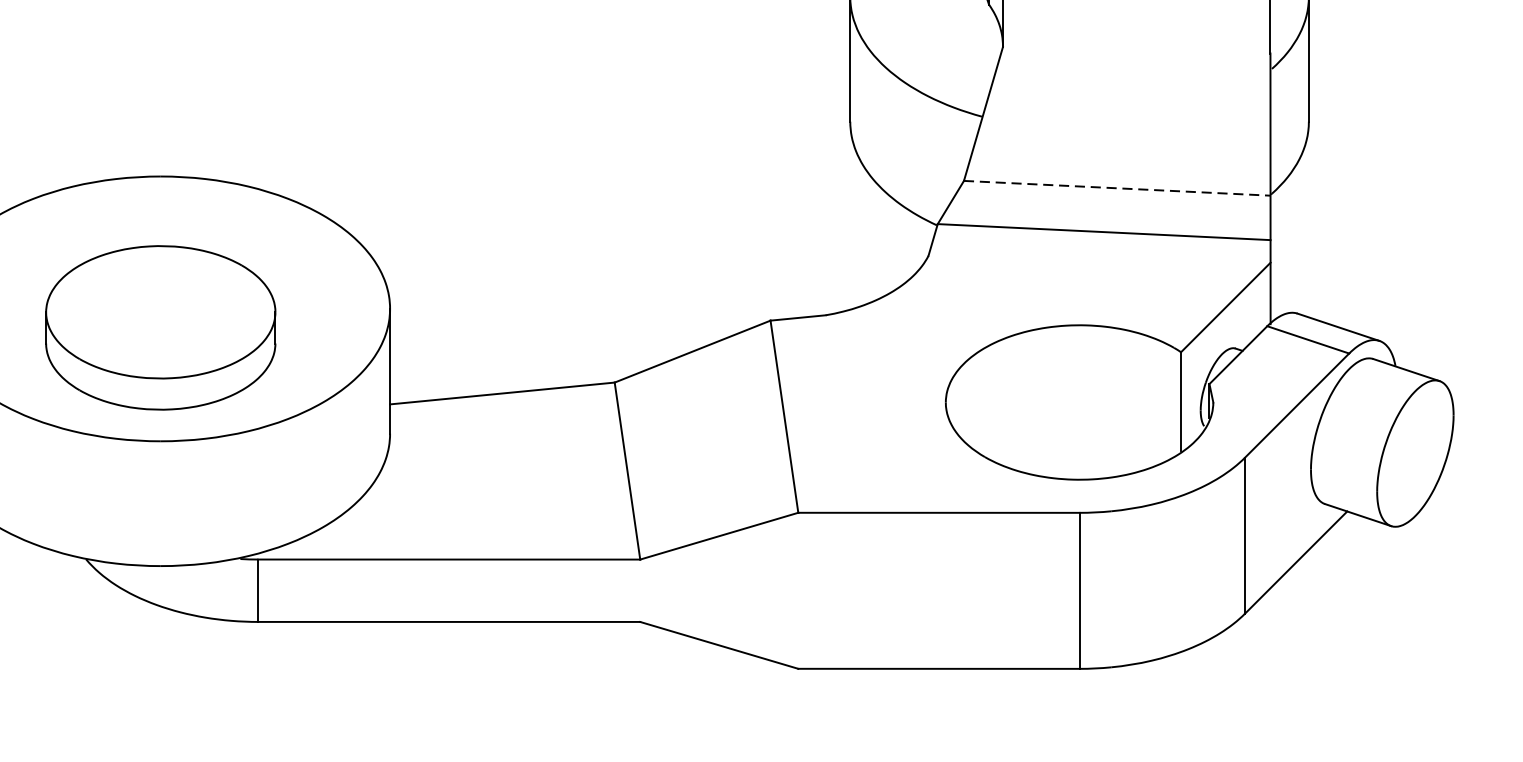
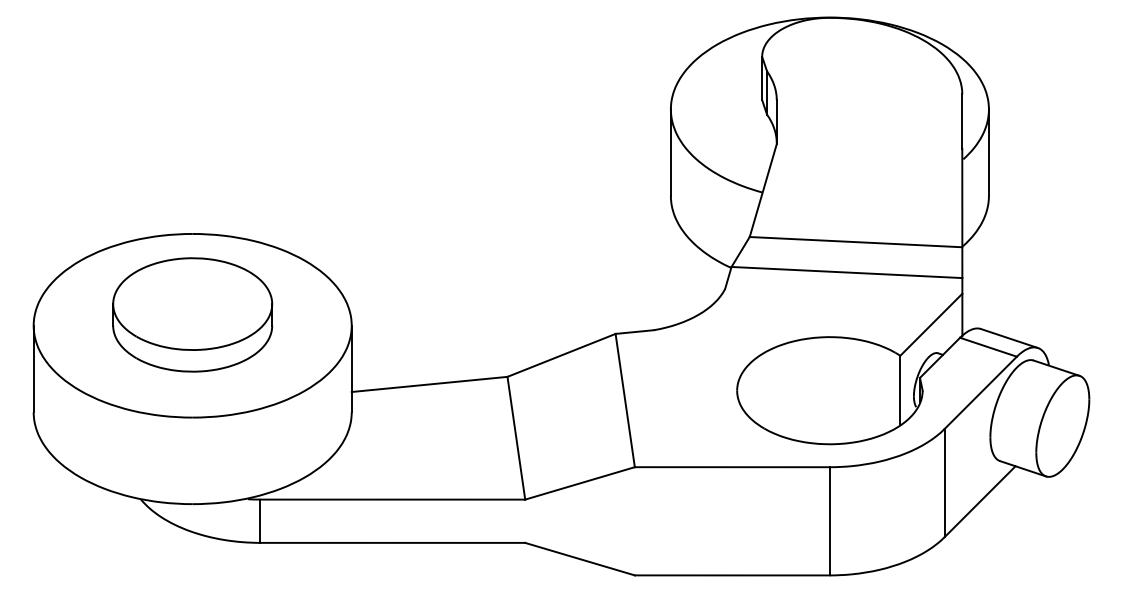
line: (1117, 188) -> (856, 242), dashed -> solid
part: (160, 327) -> (192, 314), moved

